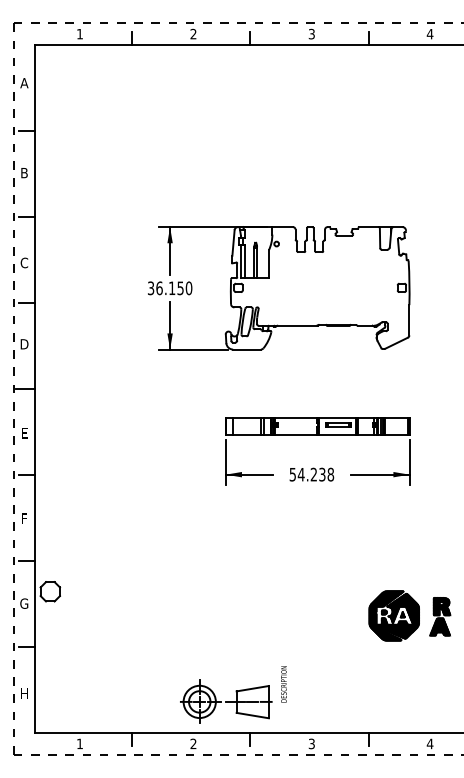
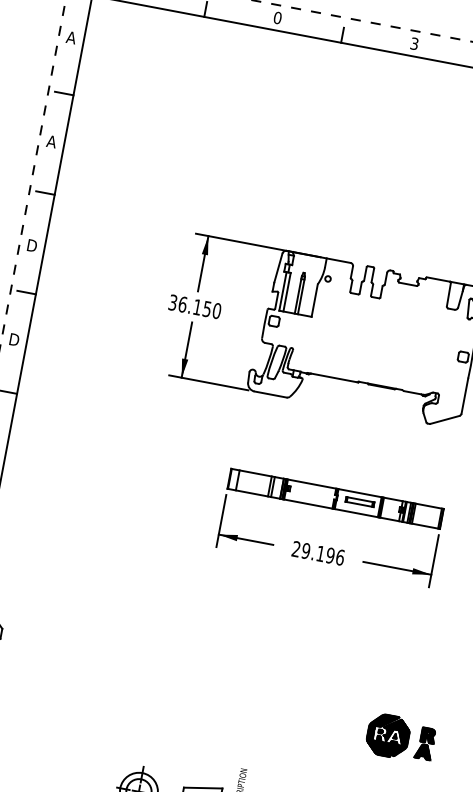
text: (193, 34) -> (277, 18), 2 -> 0
text: (24, 173) -> (51, 142), B -> A
text: (24, 262) -> (32, 245), C -> D
text: (311, 474) -> (317, 553), 54.238 -> 29.196
part: (409, 615) -> (400, 737), size x0.7

